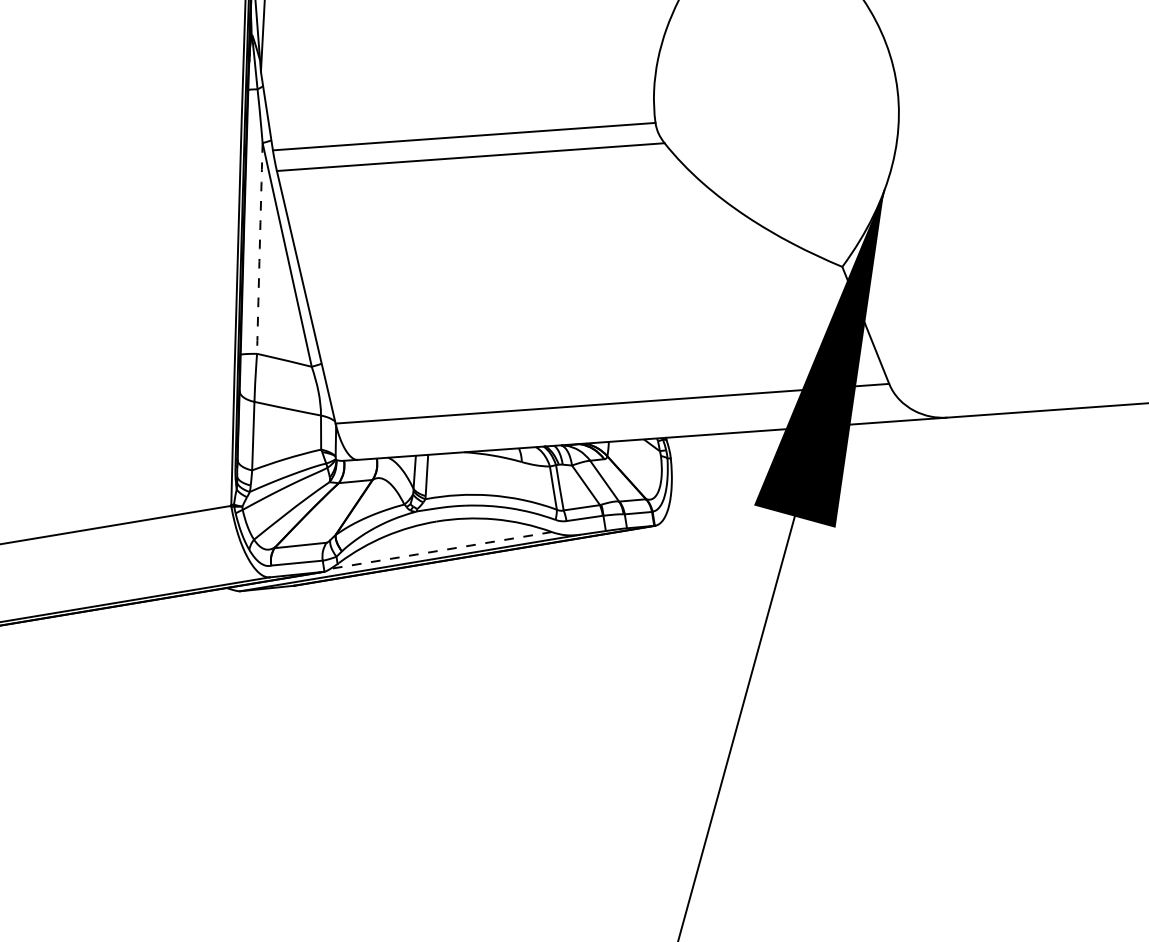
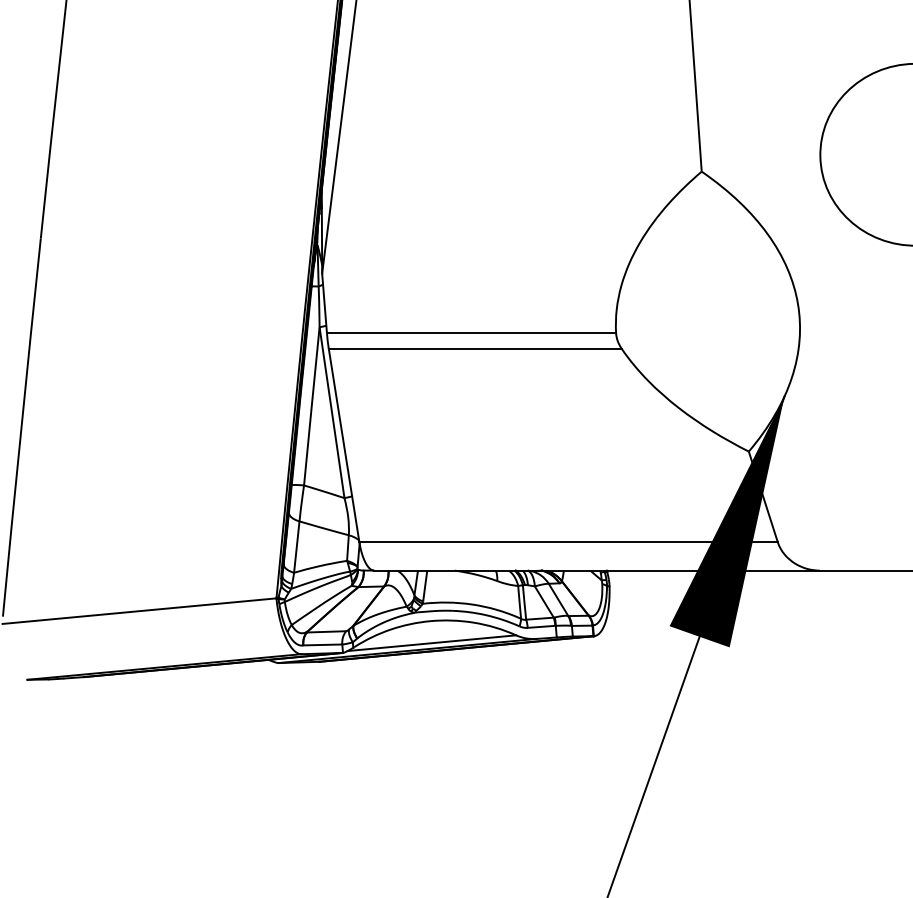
arc: (259, 248) -> (311, 406), dashed -> solid
line: (440, 550) -> (431, 643), dashed -> solid

